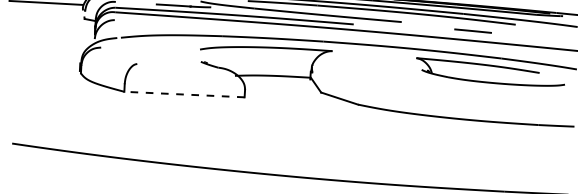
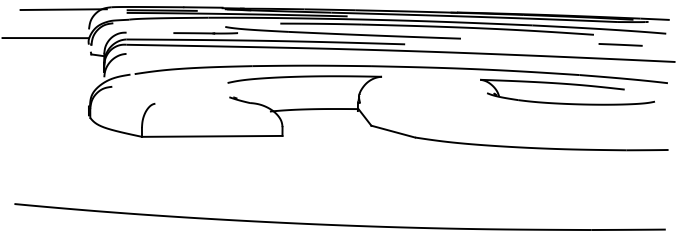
line: (473, 30) -> (620, 44), moved
line: (183, 94) -> (211, 136), dashed -> solid

